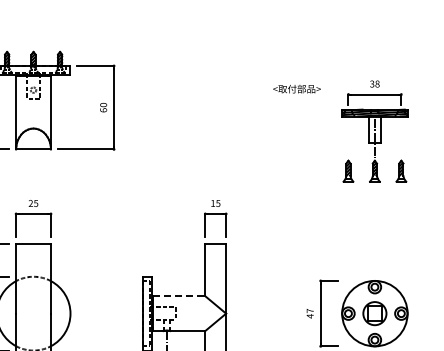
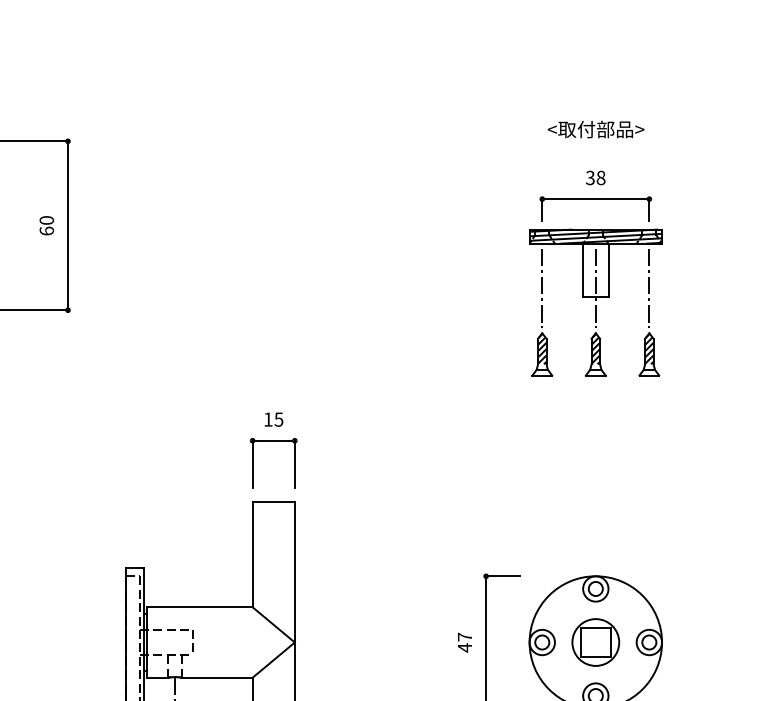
text: (296, 89) -> (594, 130), moved
line: (348, 138) -> (542, 288), added
line: (401, 138) -> (649, 288), added
line: (179, 296) -> (200, 607), dashed -> solid

